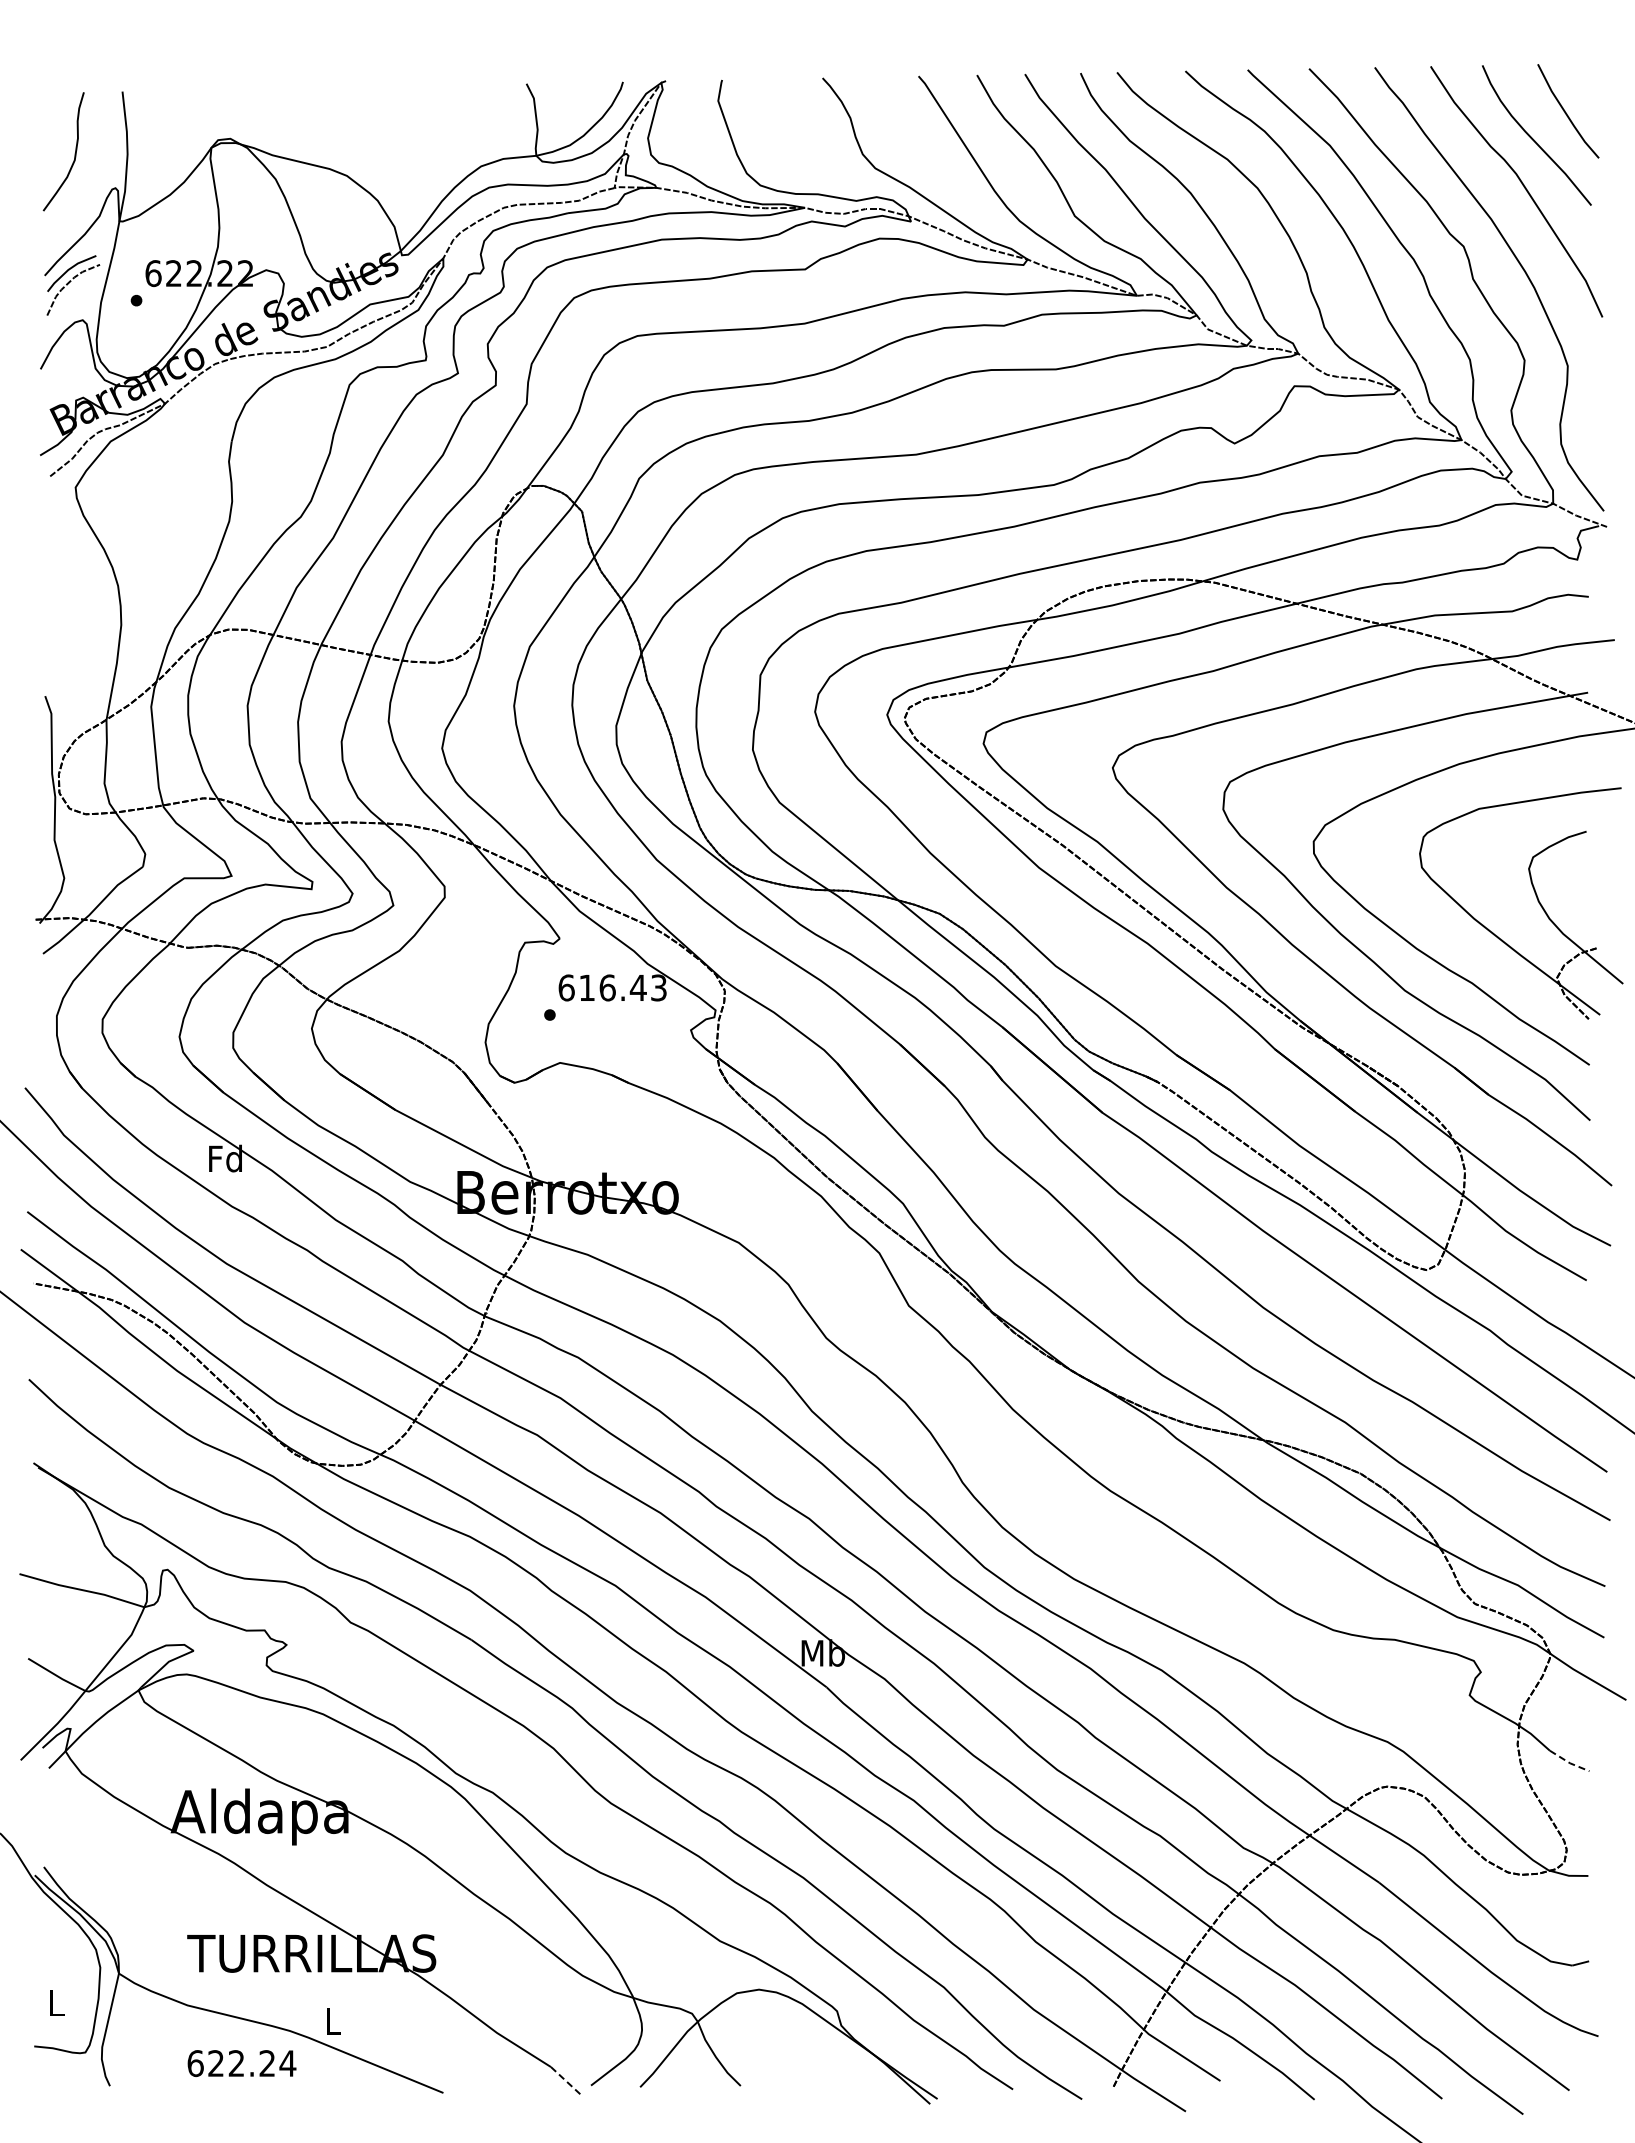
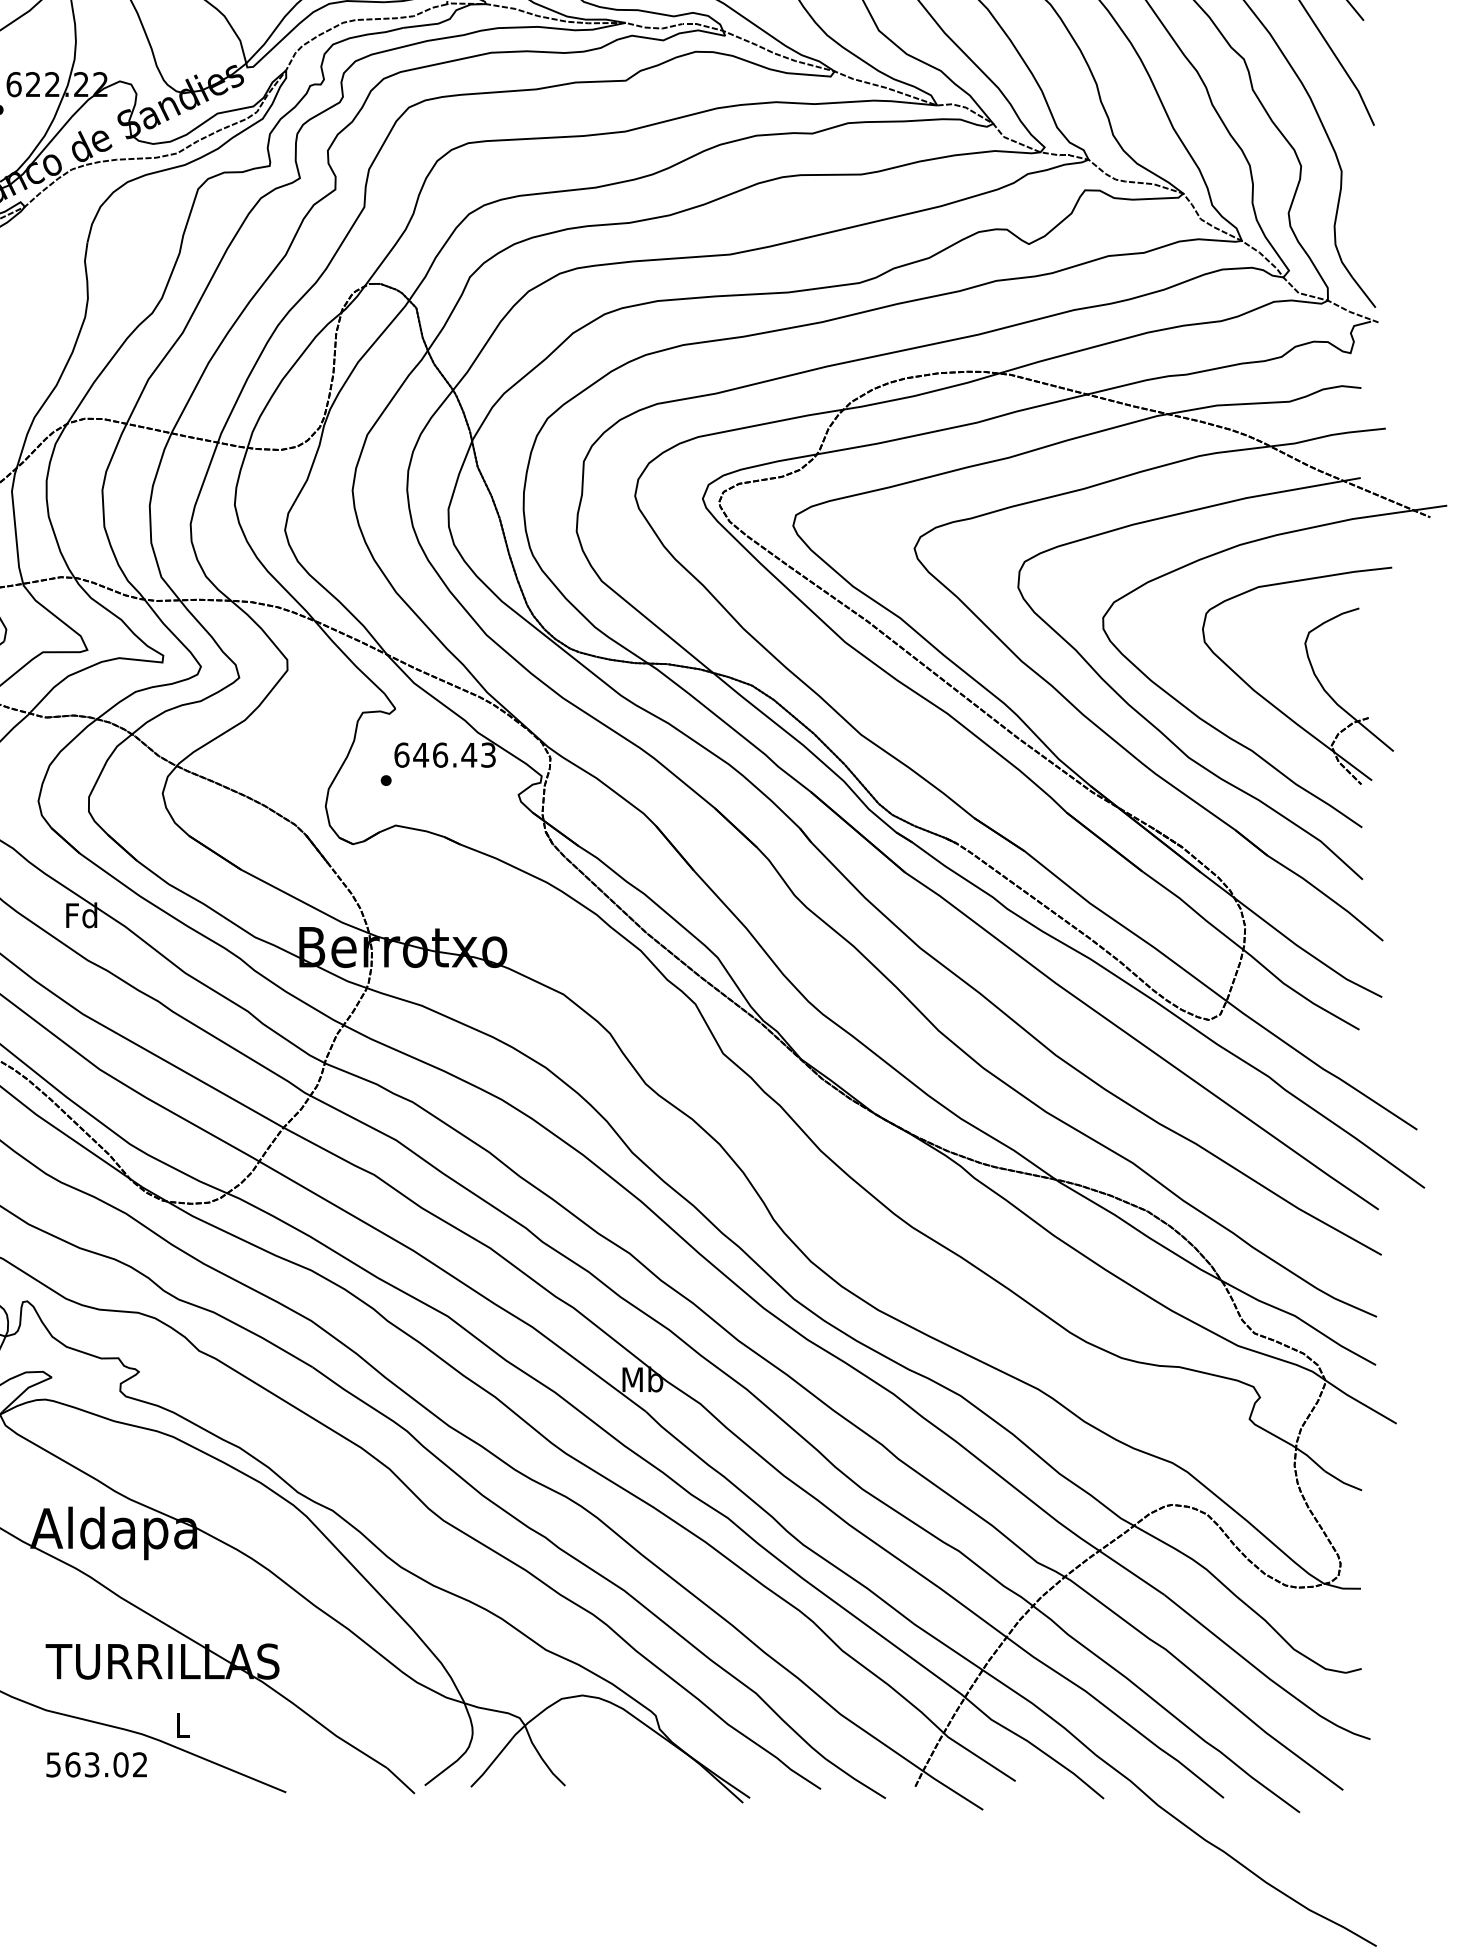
text: (586, 987) -> (420, 754), 616.43 -> 646.43
line: (1569, 1762) -> (1343, 1482), dashed -> solid
text: (241, 2063) -> (96, 1764), 622.24 -> 563.02
line: (566, 2081) -> (401, 1781), dashed -> solid

